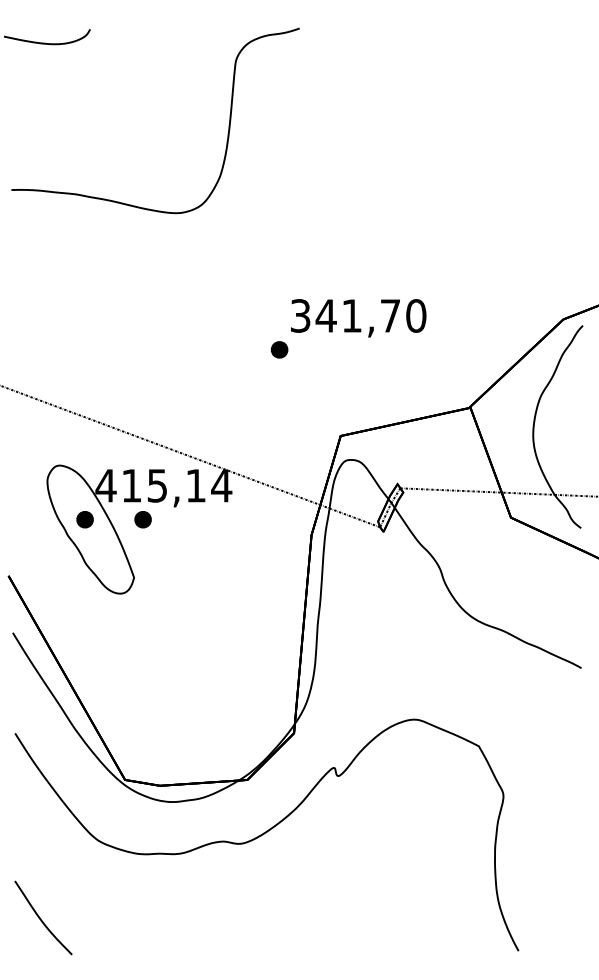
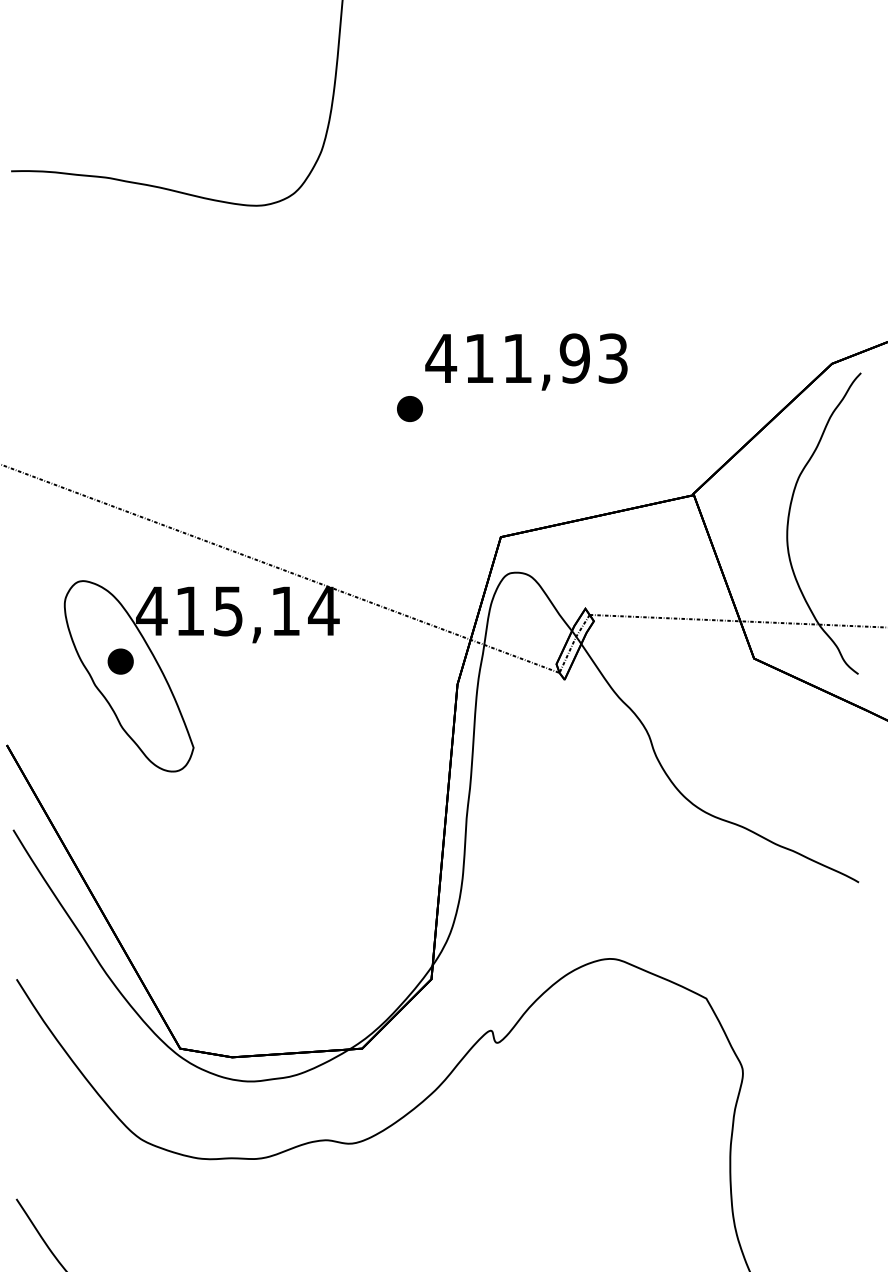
text: (357, 315) -> (525, 357), 341,70 -> 411,93
part: (142, 519) -> (206, 661), removed

